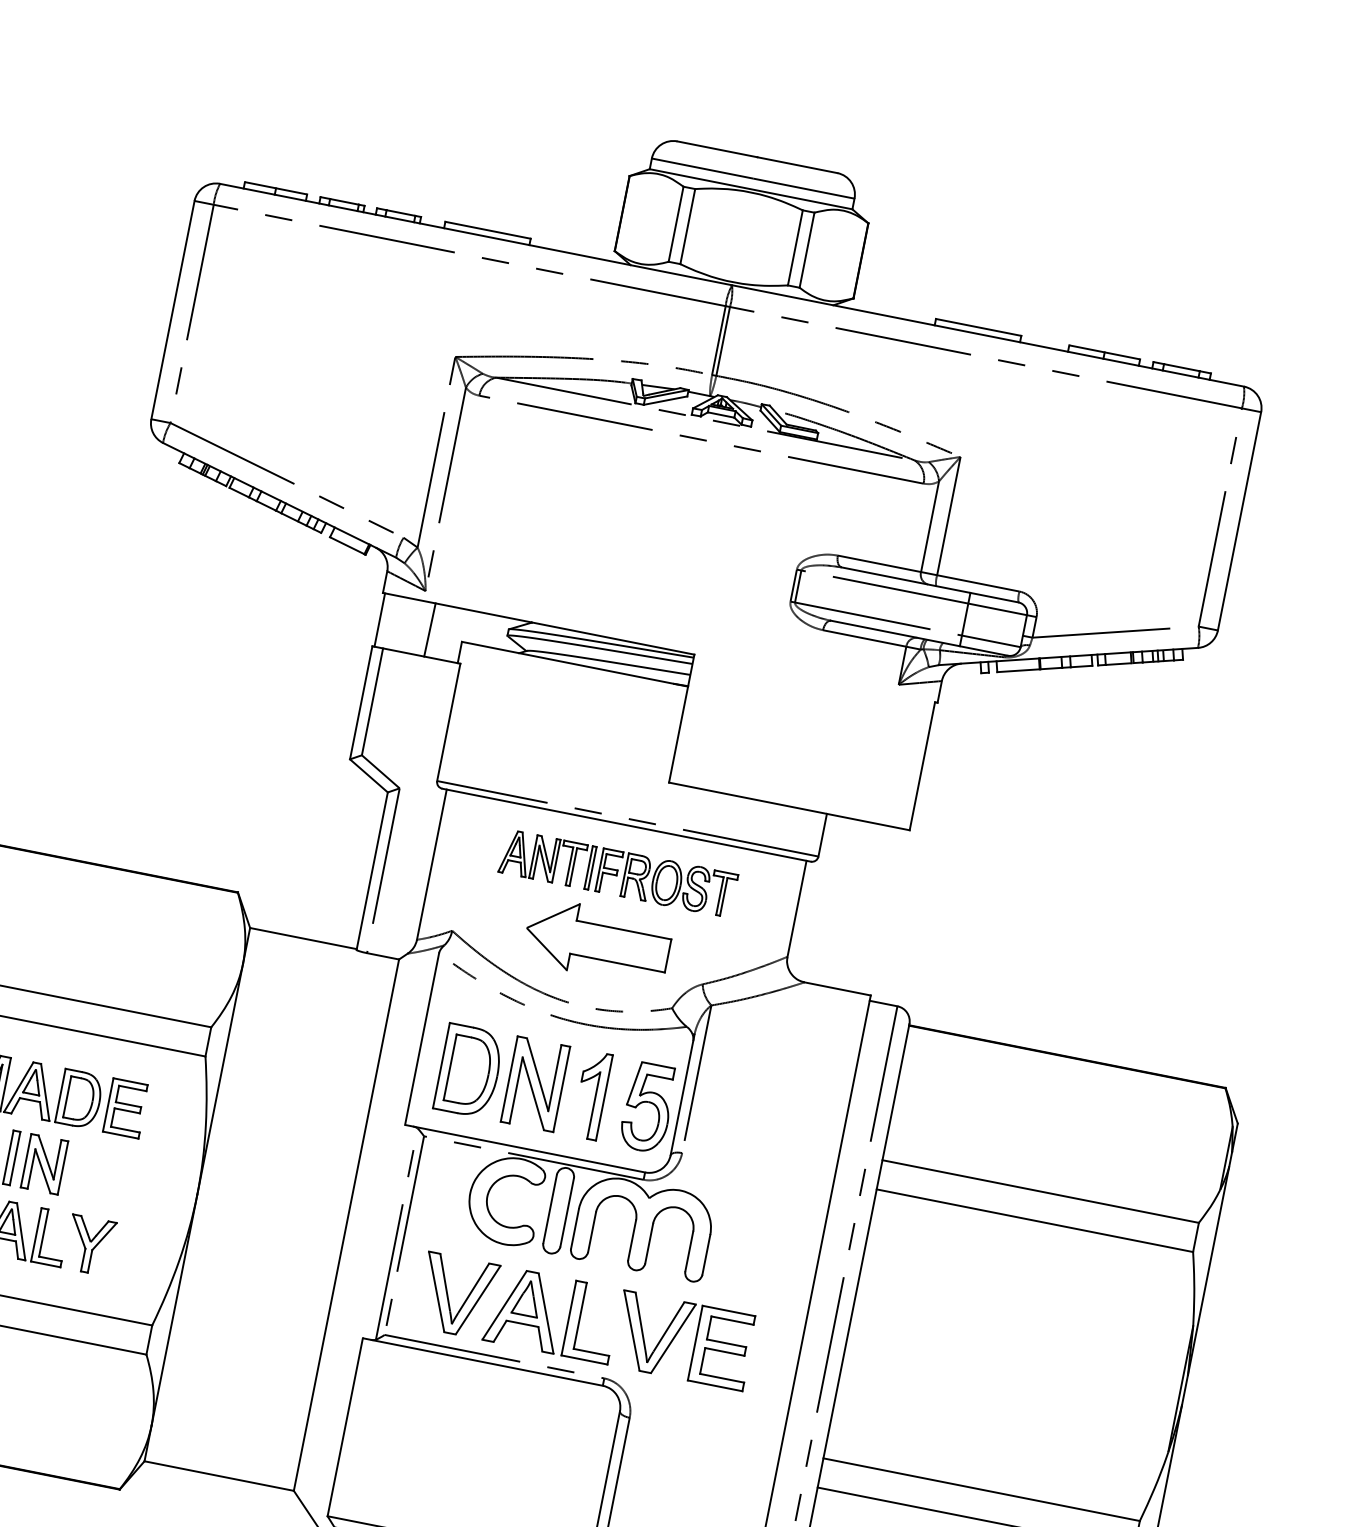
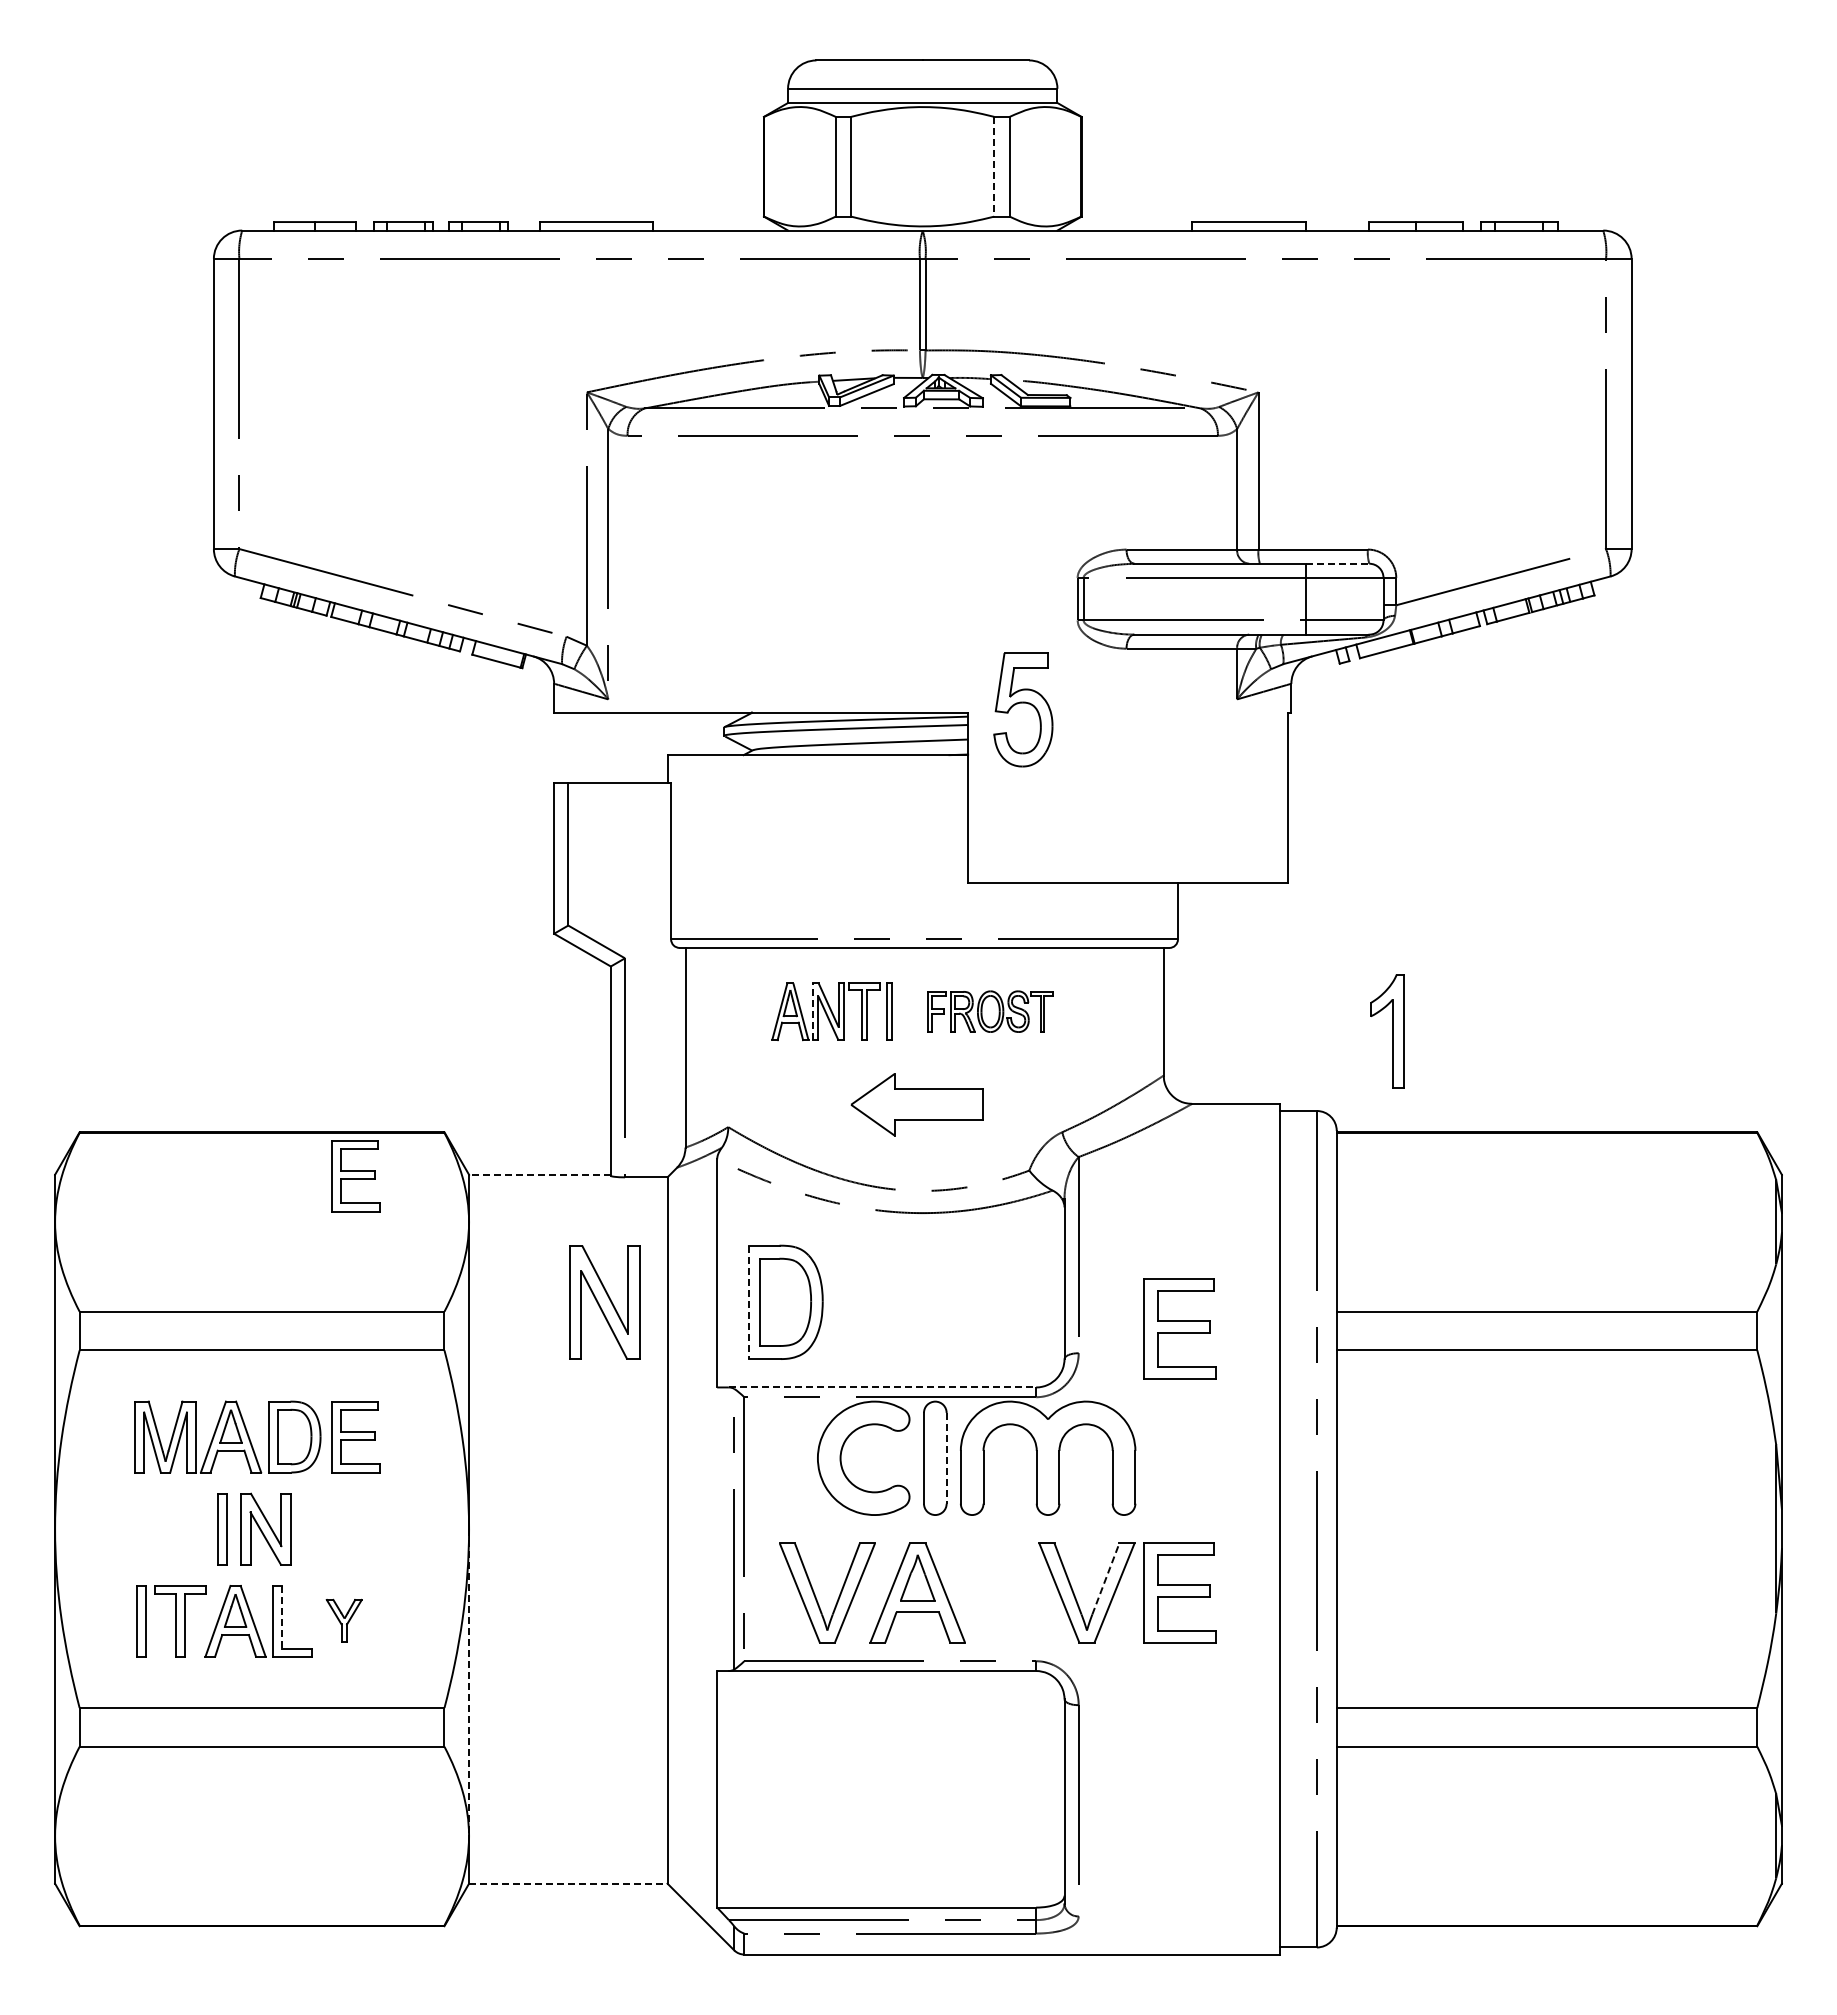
line: (795, 247) -> (994, 166), solid -> dashed
line: (994, 597) -> (1337, 563), solid -> dashed
line: (379, 619) -> (556, 747), removed
line: (429, 629) -> (623, 747), removed
line: (533, 856) -> (813, 1011), solid -> dashed
part: (666, 882) -> (990, 1011), size x0.7
part: (164, 912) -> (355, 1176), added
line: (303, 938) -> (539, 1174), solid -> dashed
part: (597, 941) -> (916, 1104), size x0.7
line: (441, 1065) -> (748, 1302), solid -> dashed
part: (535, 1084) -> (604, 1302), moved
part: (591, 1095) -> (1387, 1031), moved
part: (648, 1107) -> (1023, 709), moved
line: (529, 1149) -> (882, 1387), solid -> dashed
part: (761, 1149) -> (1179, 1328), added
line: (567, 1212) -> (946, 1458), solid -> dashed
line: (43, 1233) -> (282, 1617), solid -> dashed
part: (90, 1244) -> (344, 1620), size x0.6
line: (174, 1310) -> (469, 1683), solid -> dashed
part: (580, 1319) -> (990, 1592), removed
line: (668, 1327) -> (1105, 1579), solid -> dashed
line: (219, 1475) -> (568, 1883), solid -> dashed

